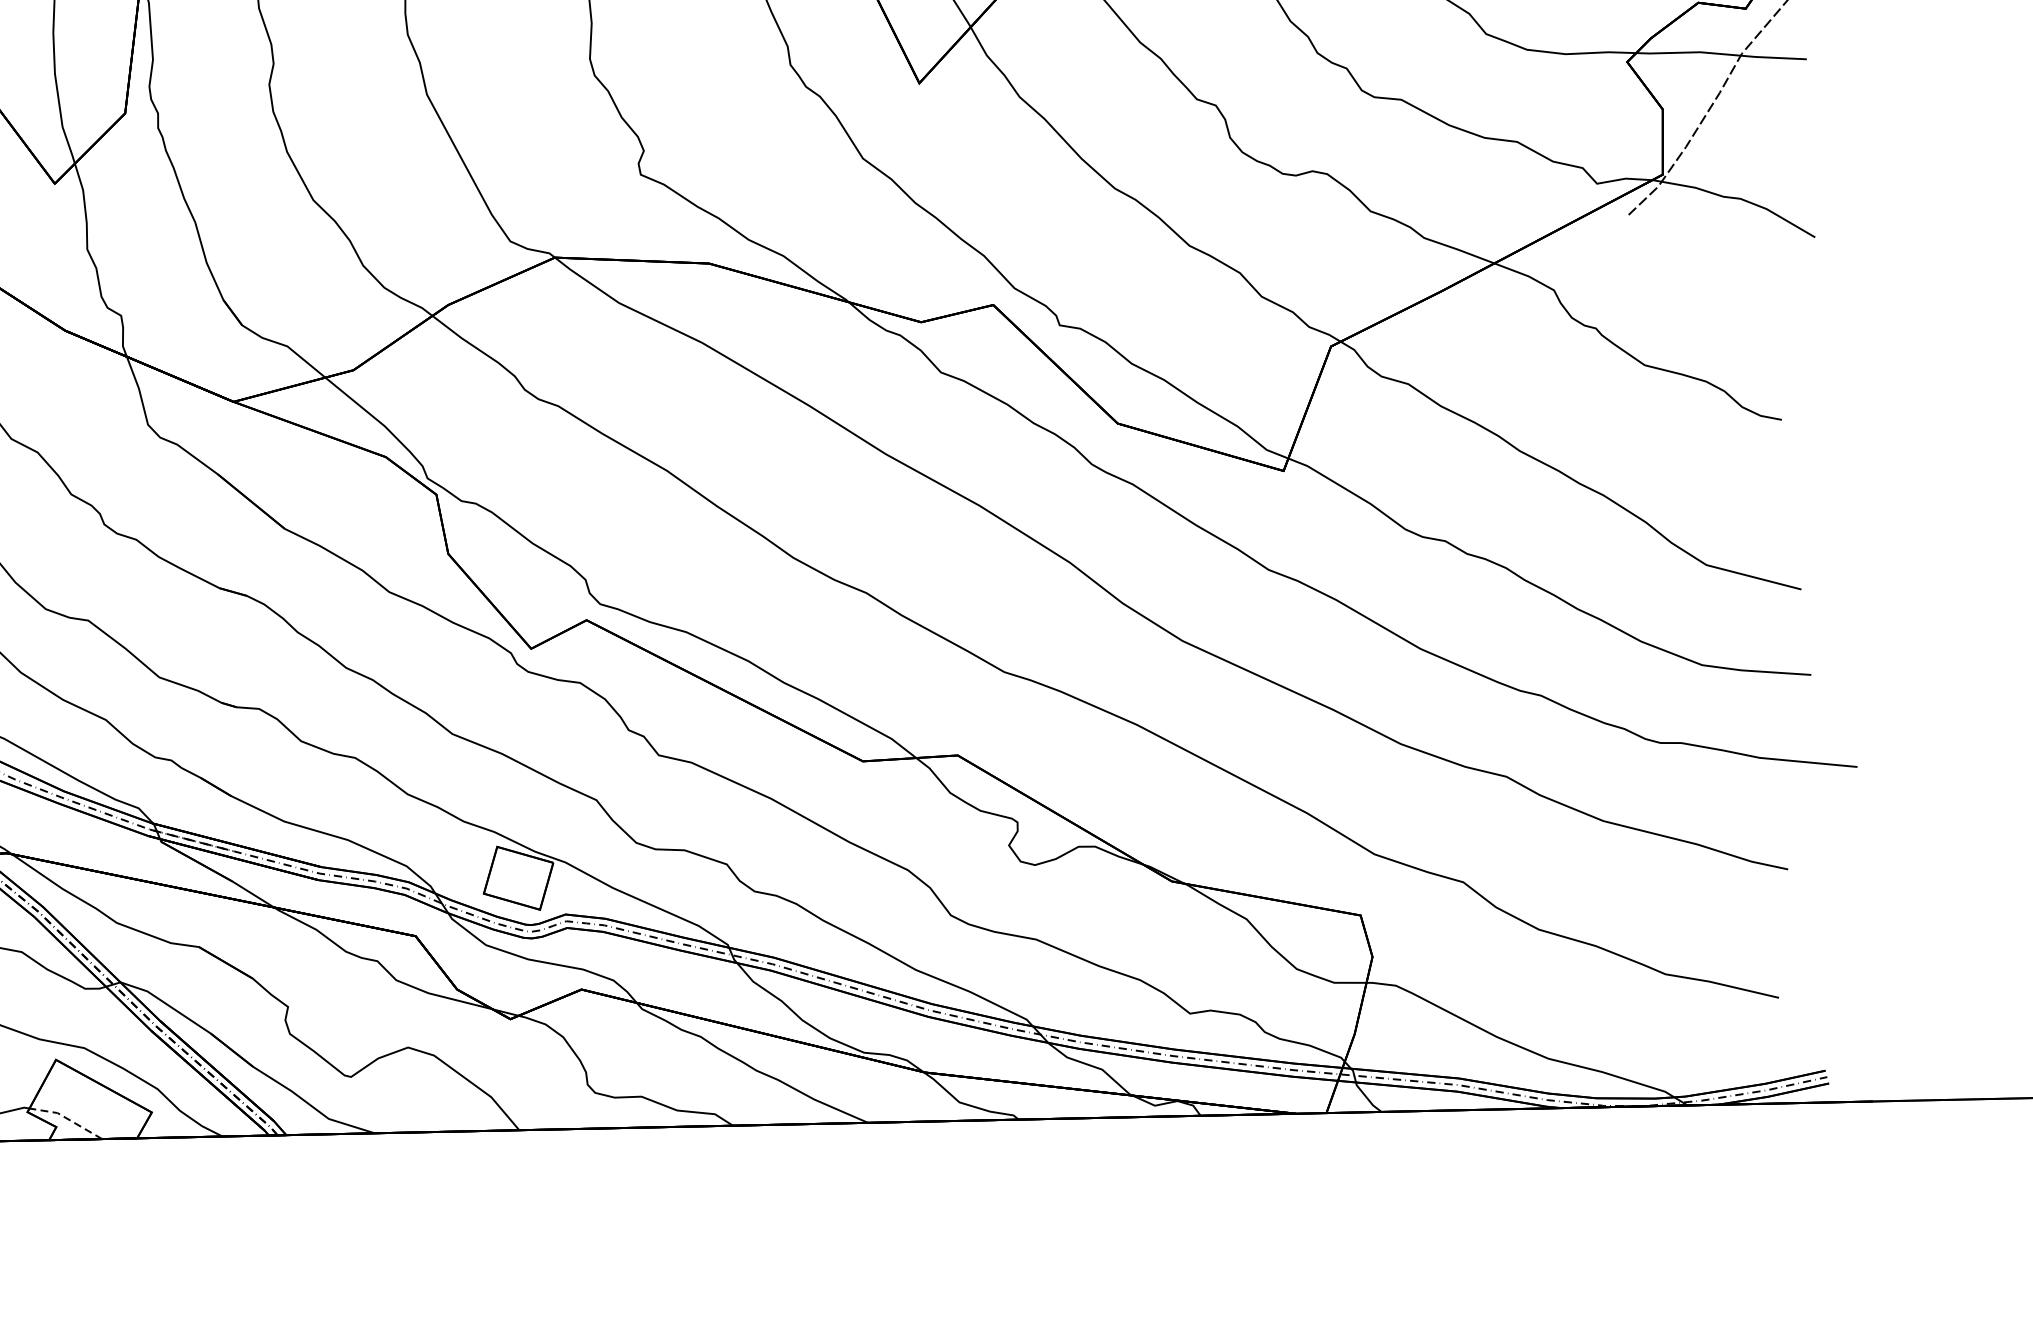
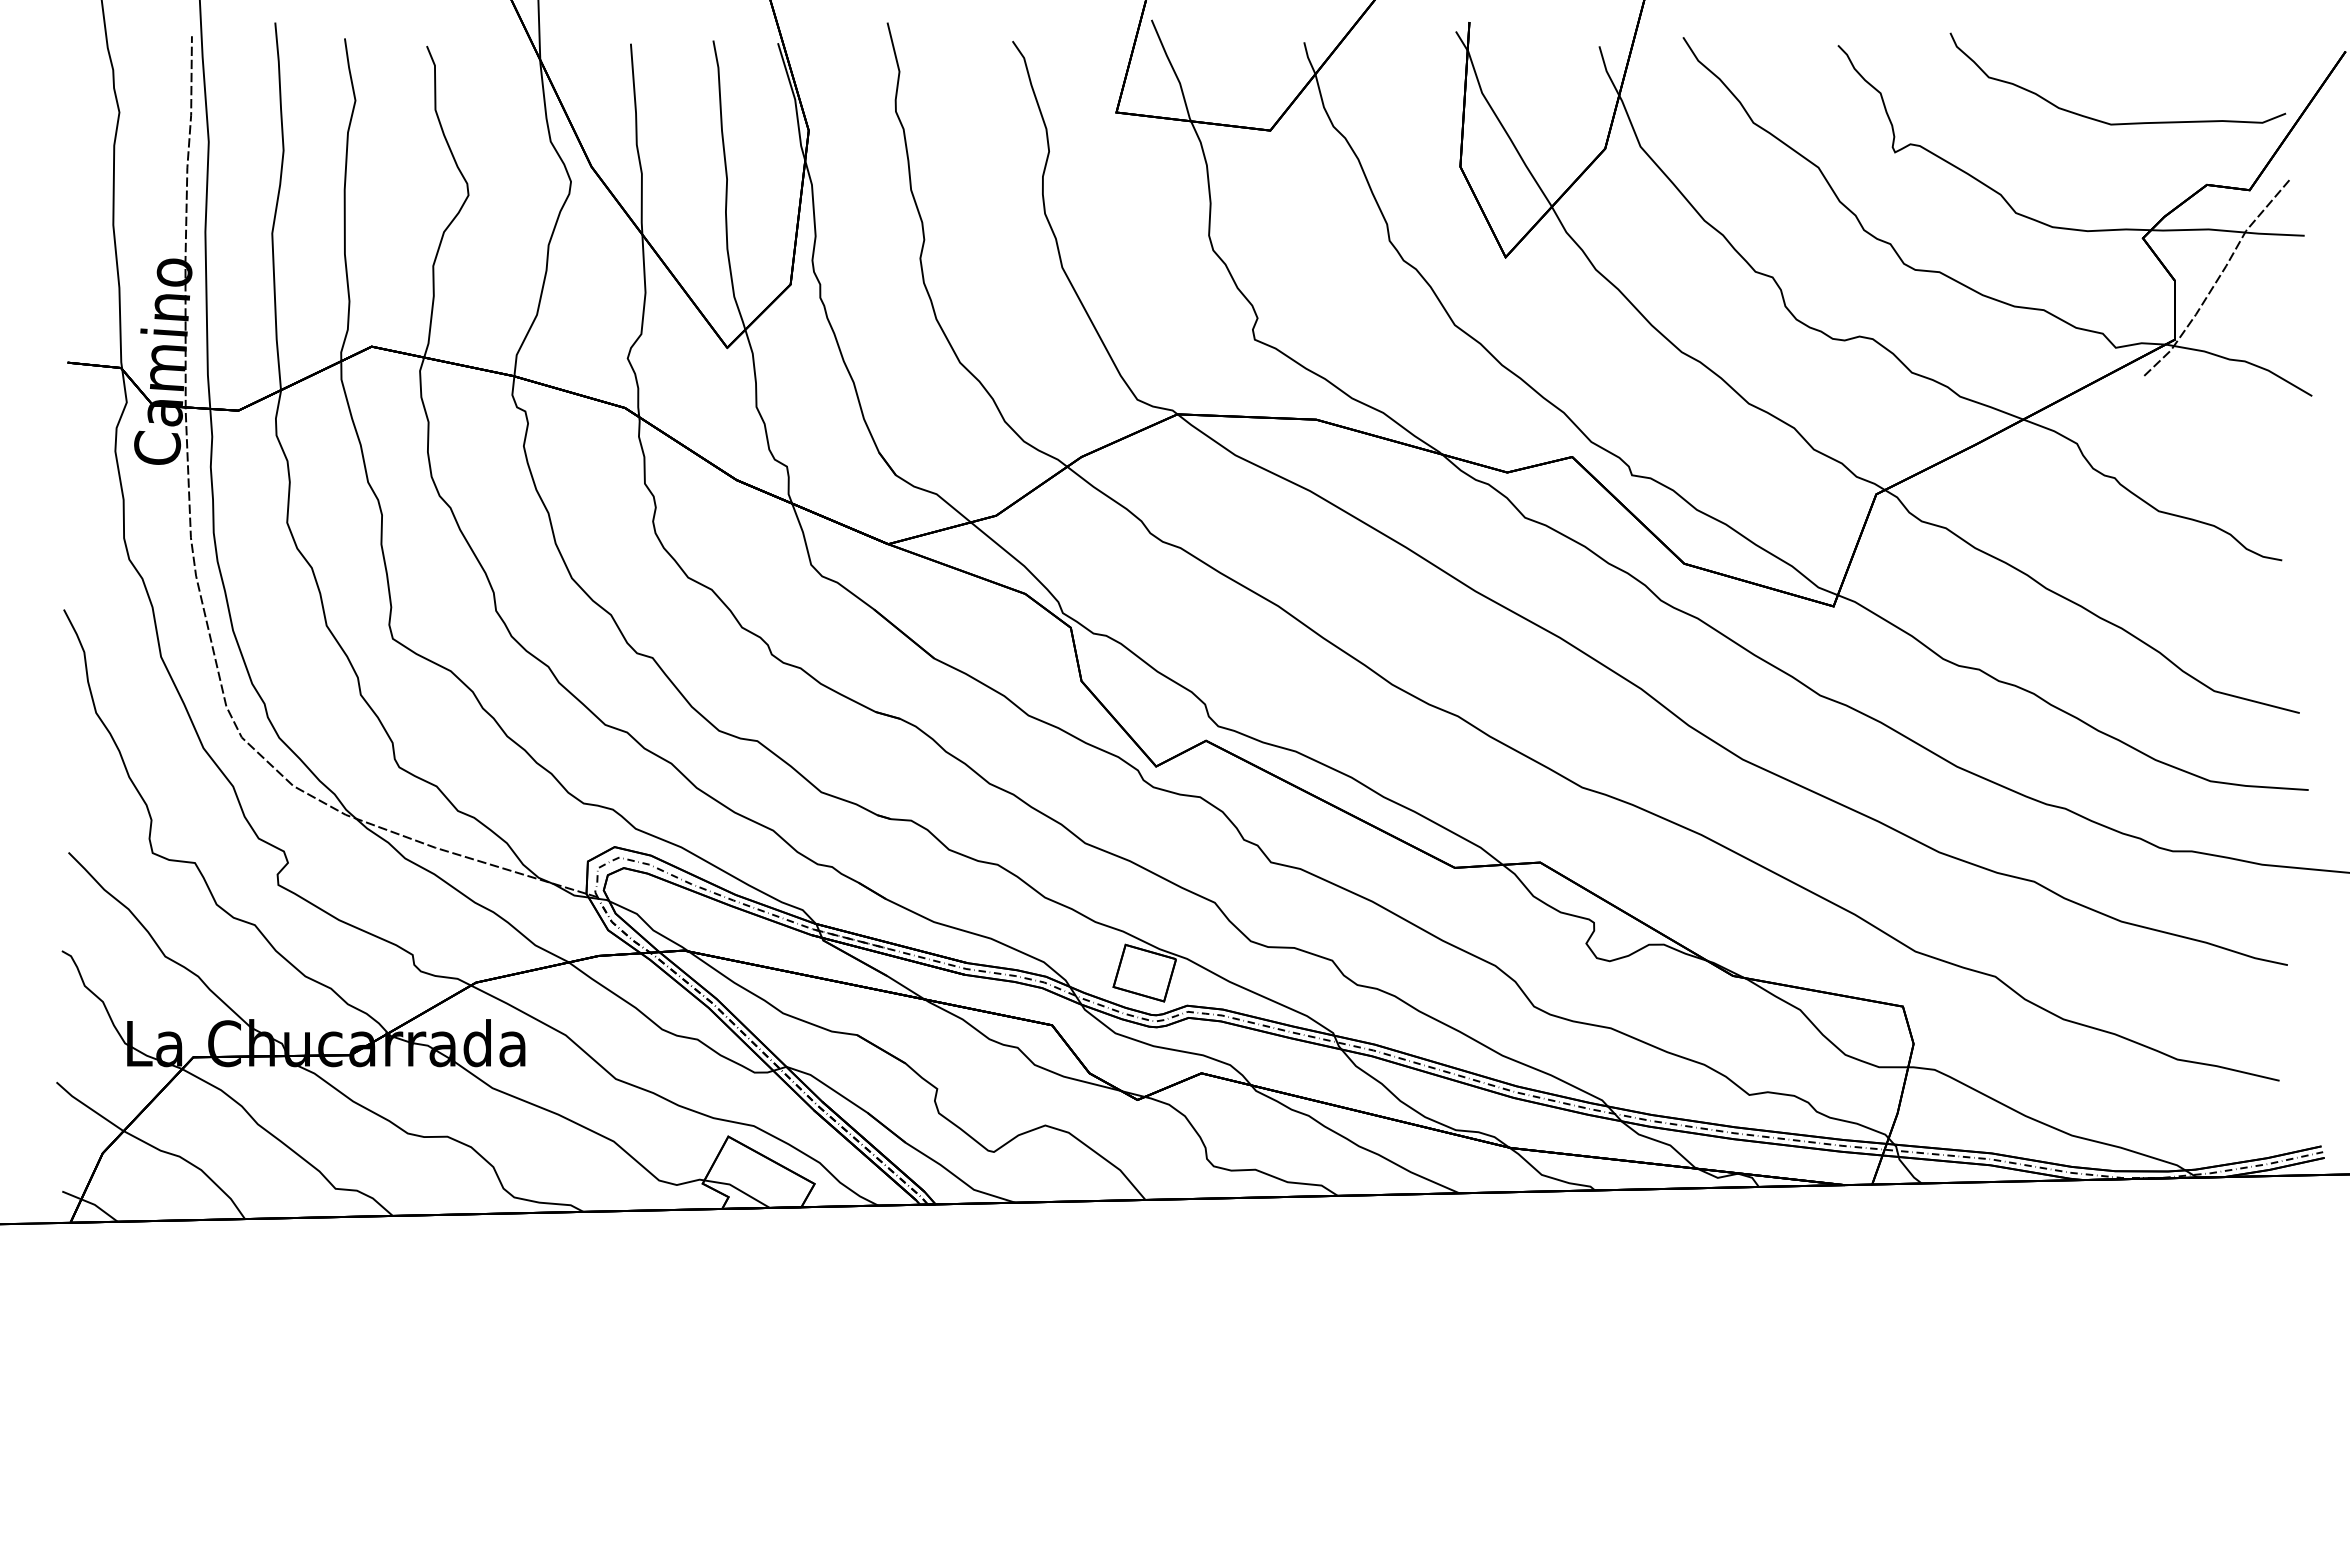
line: (67, 1118) -> (738, 1189), dashed -> solid

